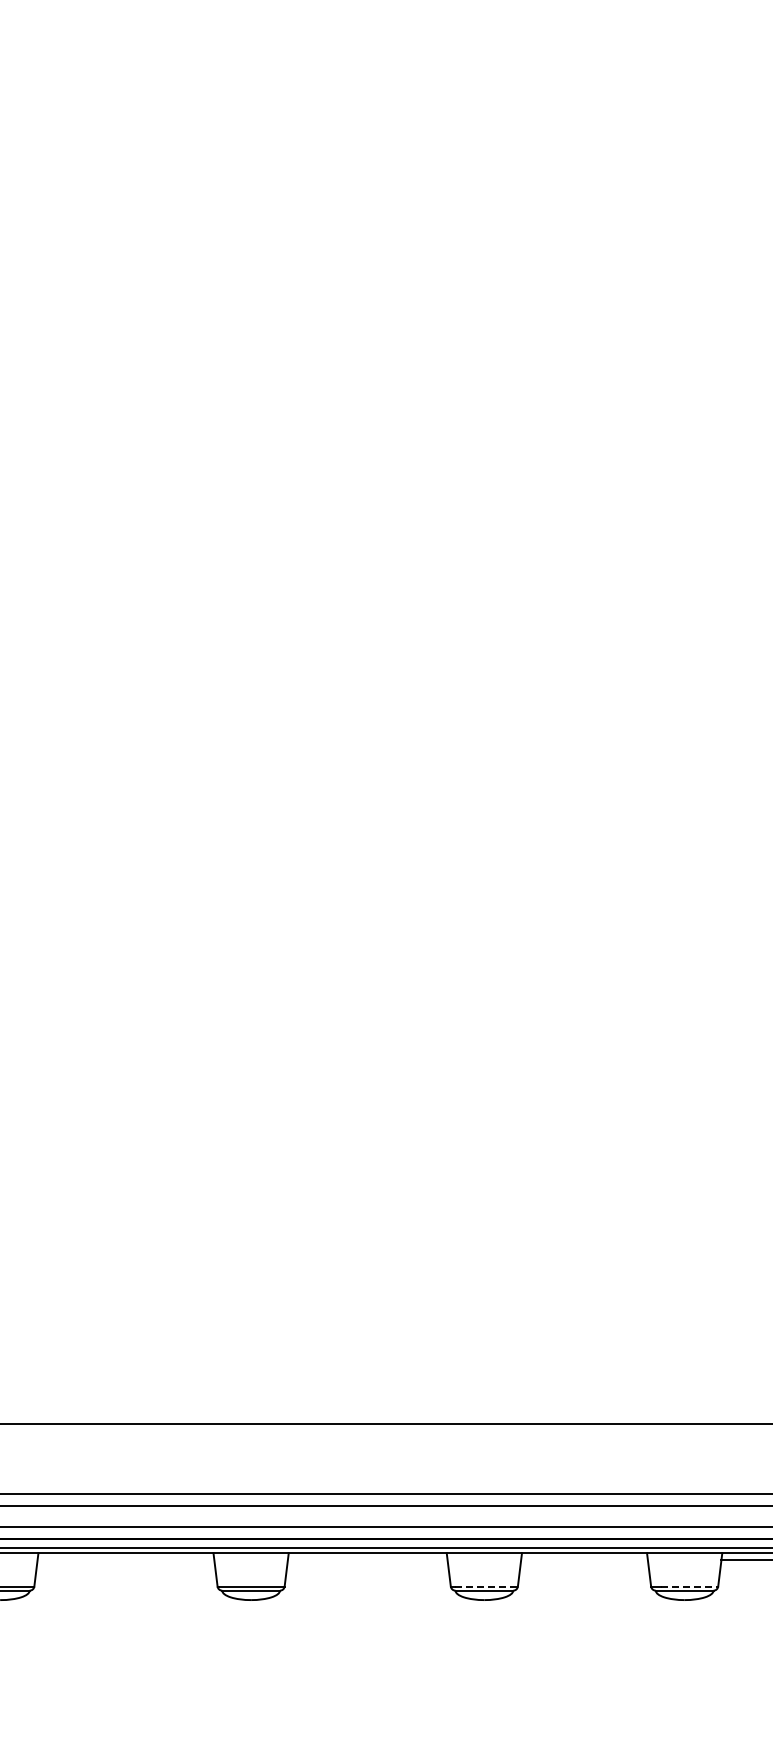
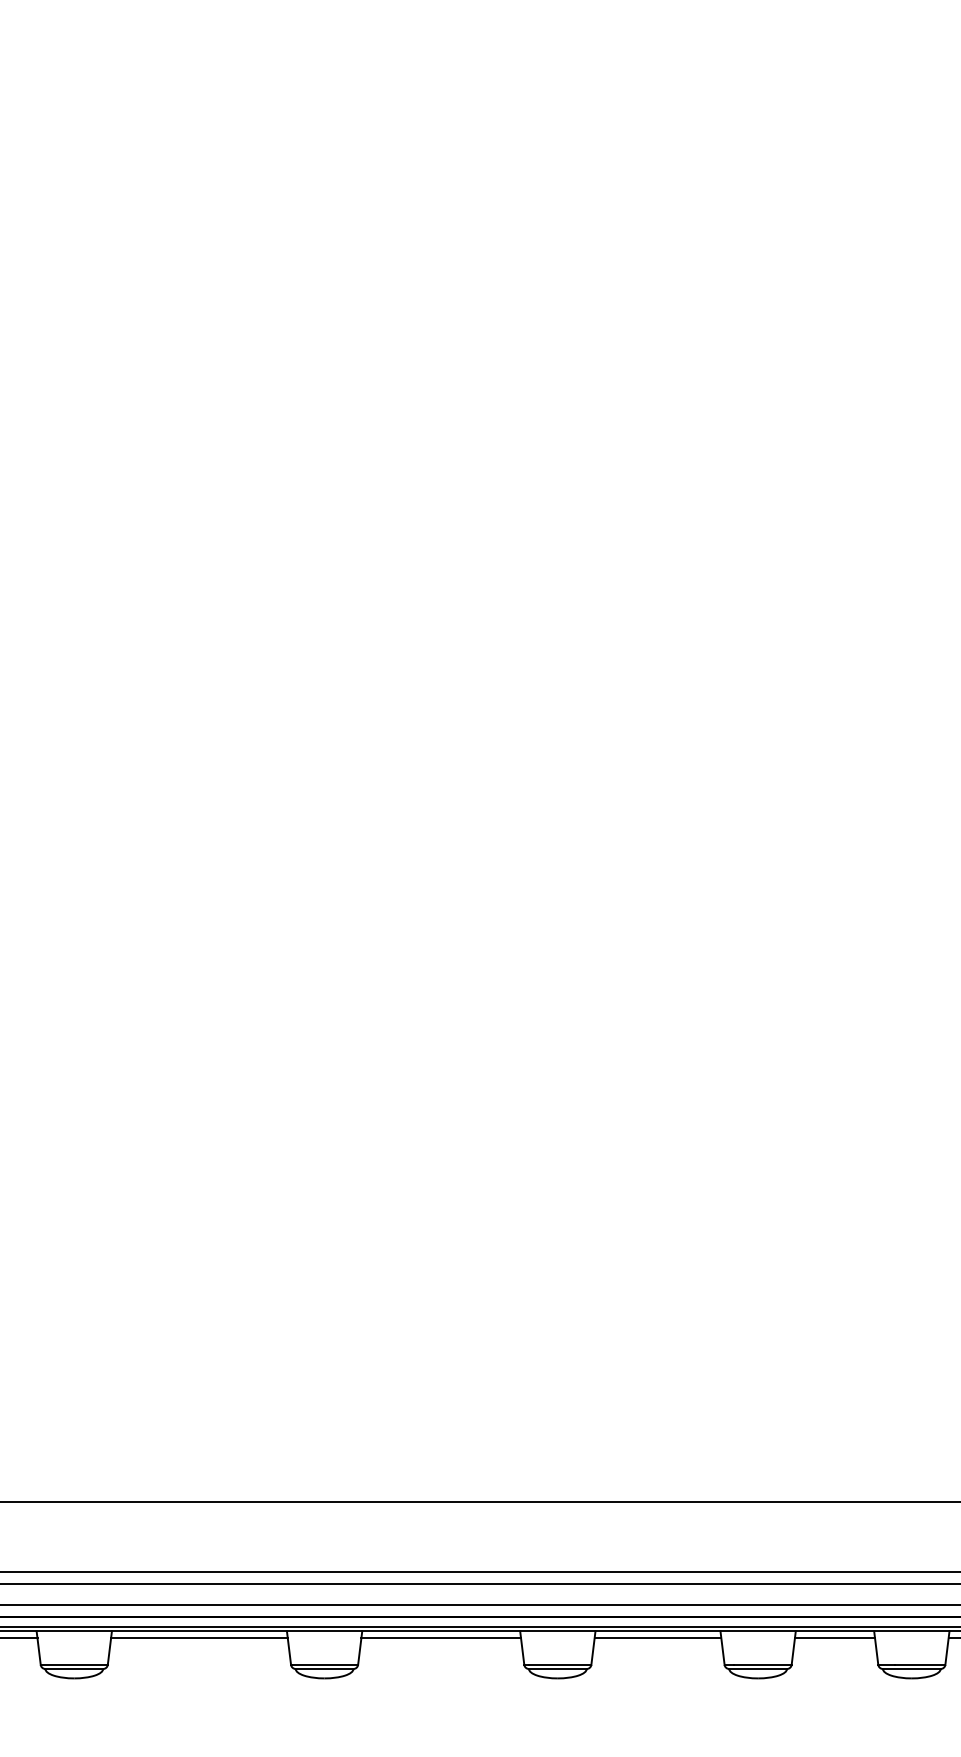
line: (126, 1560) -> (199, 1638), added
line: (368, 1560) -> (441, 1638), added
line: (584, 1560) -> (657, 1638), added
line: (487, 1586) -> (560, 1664), dashed -> solid
line: (690, 1586) -> (763, 1664), dashed -> solid

